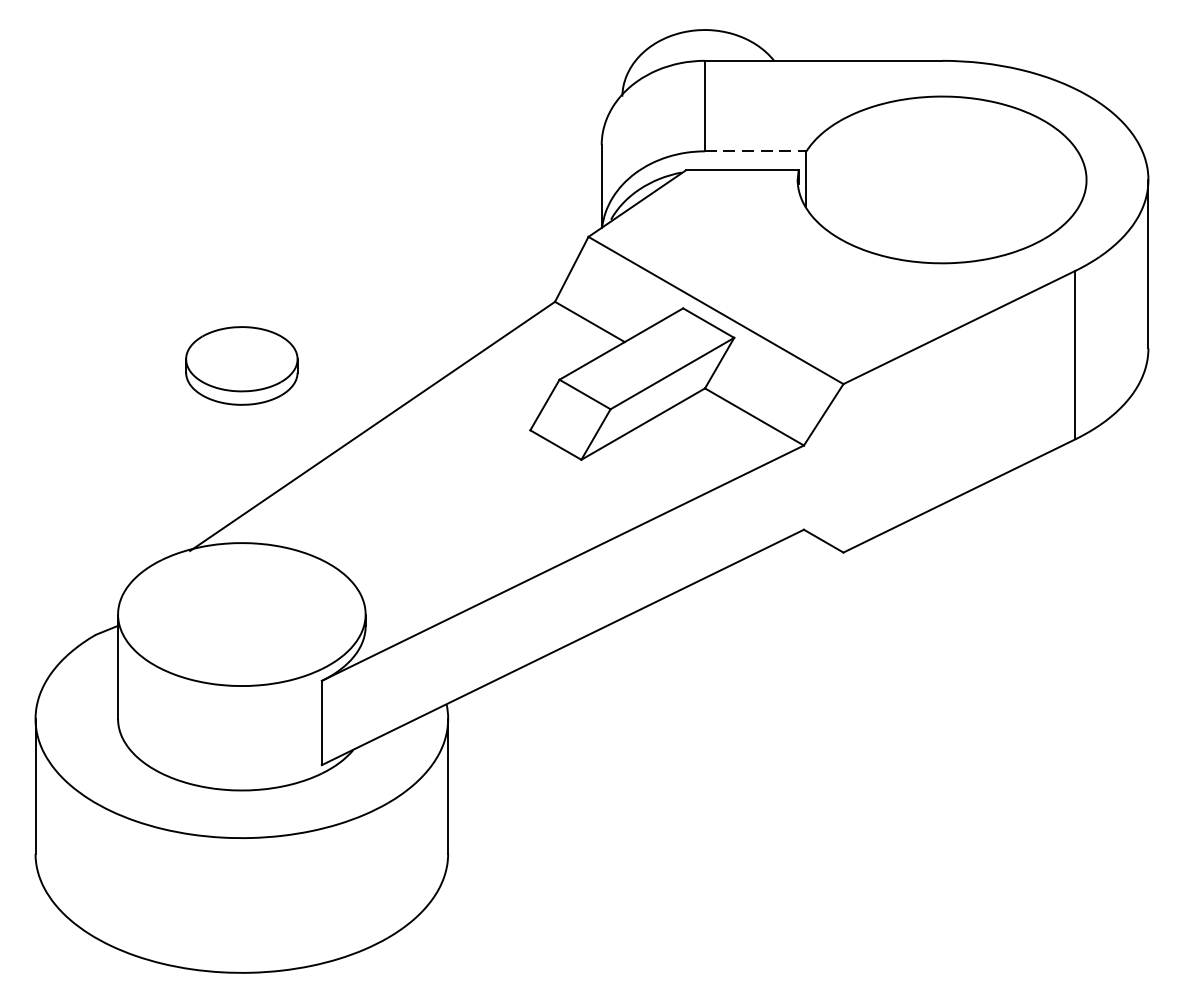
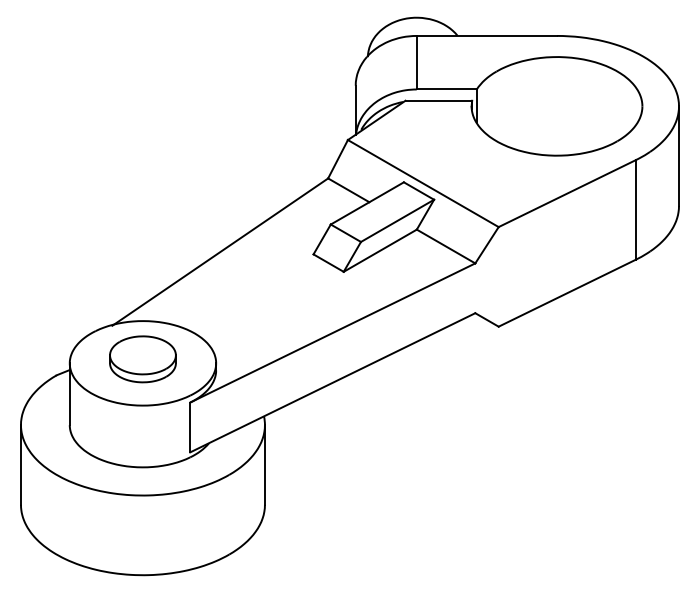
line: (756, 151) -> (447, 89), dashed -> solid
part: (241, 366) -> (142, 359), moved

